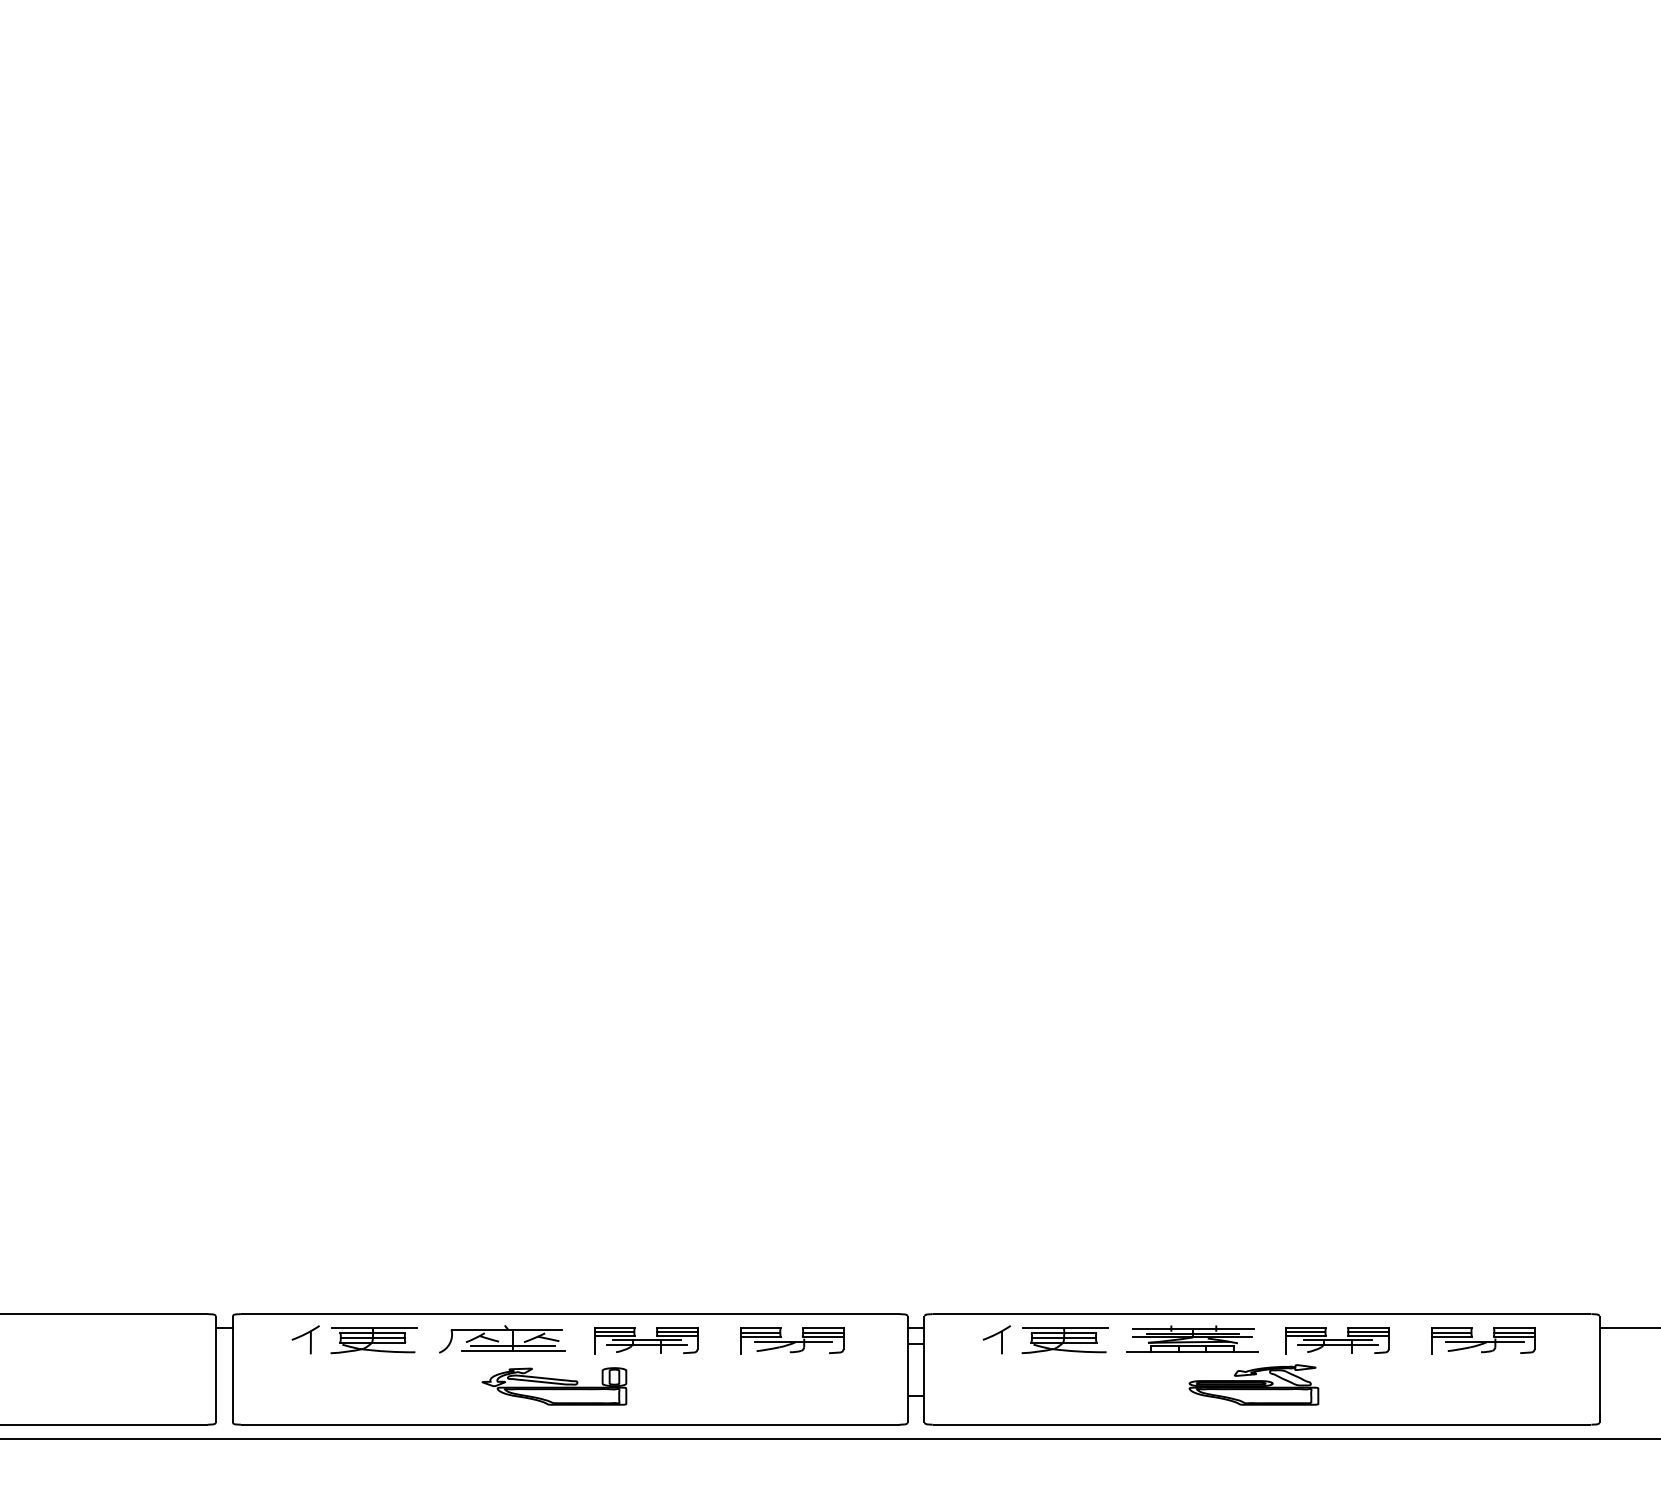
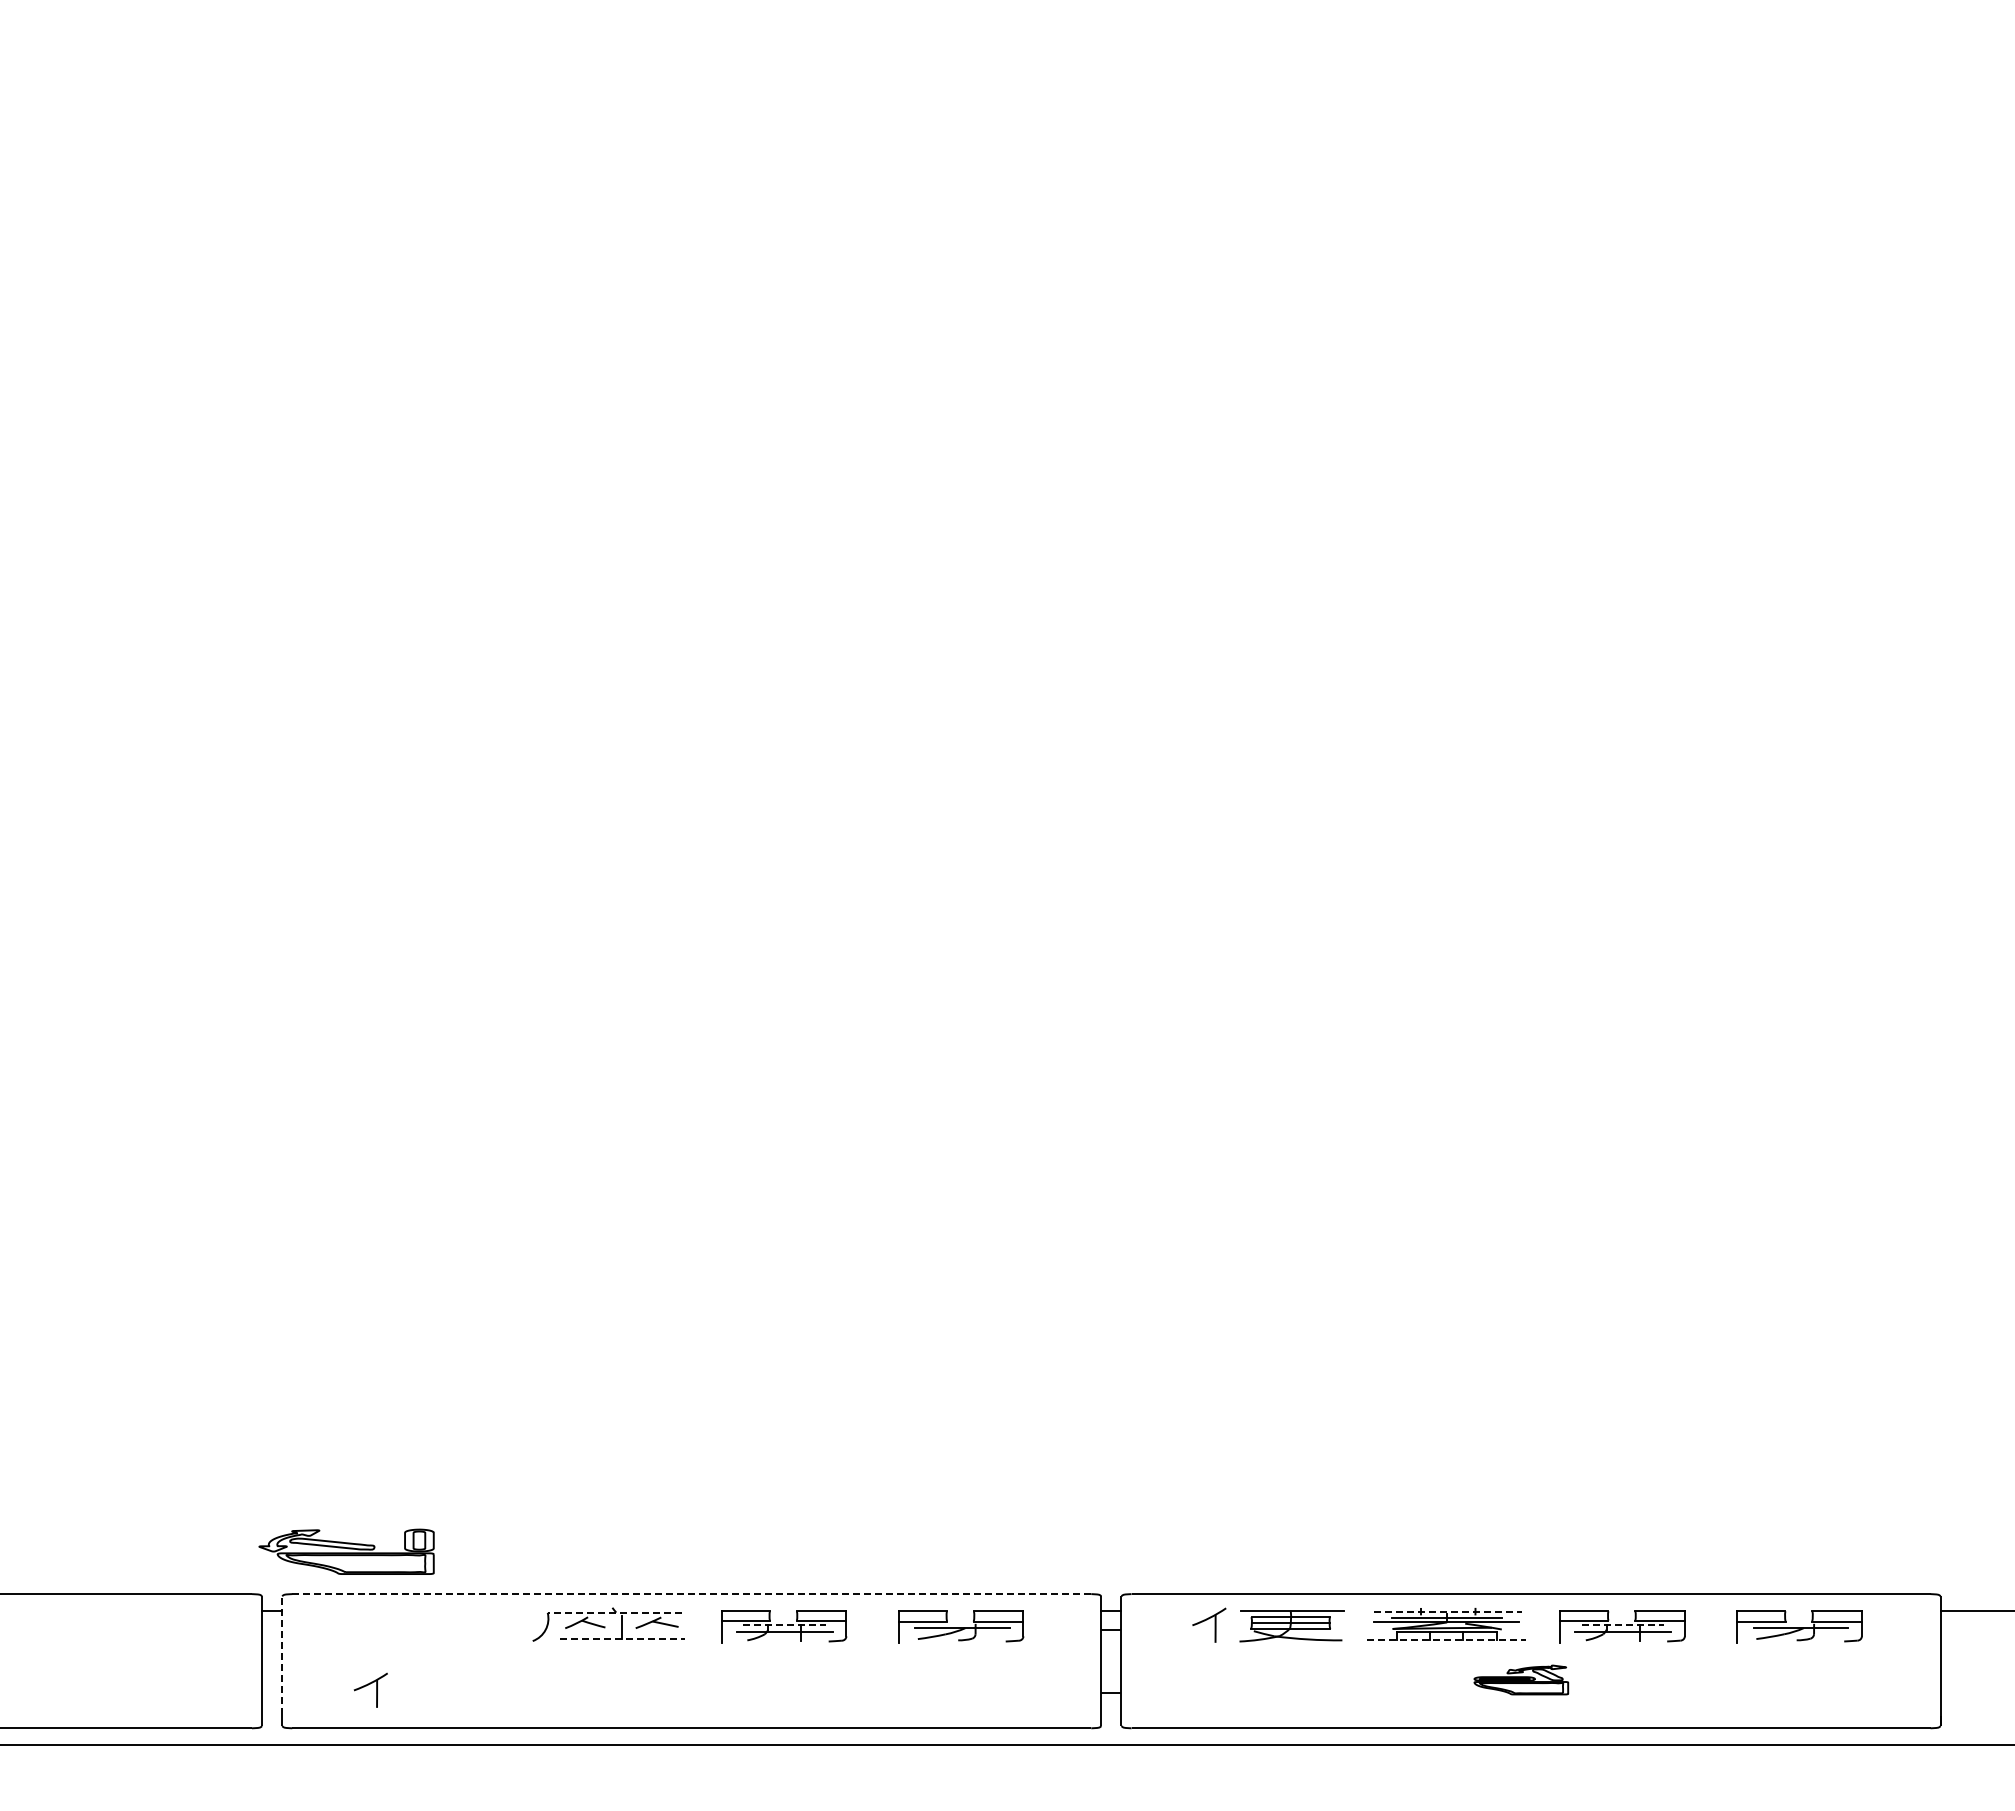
line: (570, 1314) -> (691, 1594), solid -> dashed
line: (1193, 1328) -> (1447, 1611), solid -> dashed
line: (506, 1329) -> (614, 1612), solid -> dashed
line: (1305, 1331) -> (1583, 1615), removed
line: (1367, 1331) -> (1659, 1615), removed
line: (614, 1332) -> (745, 1616), removed
line: (677, 1332) -> (821, 1616), removed
line: (760, 1332) -> (922, 1616), removed
line: (823, 1332) -> (998, 1616), removed
line: (1452, 1332) -> (1761, 1616), removed
line: (1513, 1332) -> (1836, 1616), removed
part: (305, 1339) -> (370, 1689), moved
line: (647, 1339) -> (785, 1625), solid -> dashed
line: (1338, 1339) -> (1623, 1625), solid -> dashed
part: (373, 1340) -> (453, 1626), removed
line: (513, 1345) -> (622, 1632), removed
line: (513, 1351) -> (622, 1639), solid -> dashed
line: (1192, 1352) -> (1446, 1640), solid -> dashed
line: (232, 1364) -> (282, 1655), solid -> dashed
part: (1254, 1384) -> (1521, 1679), size x0.6
part: (554, 1386) -> (346, 1551), moved

